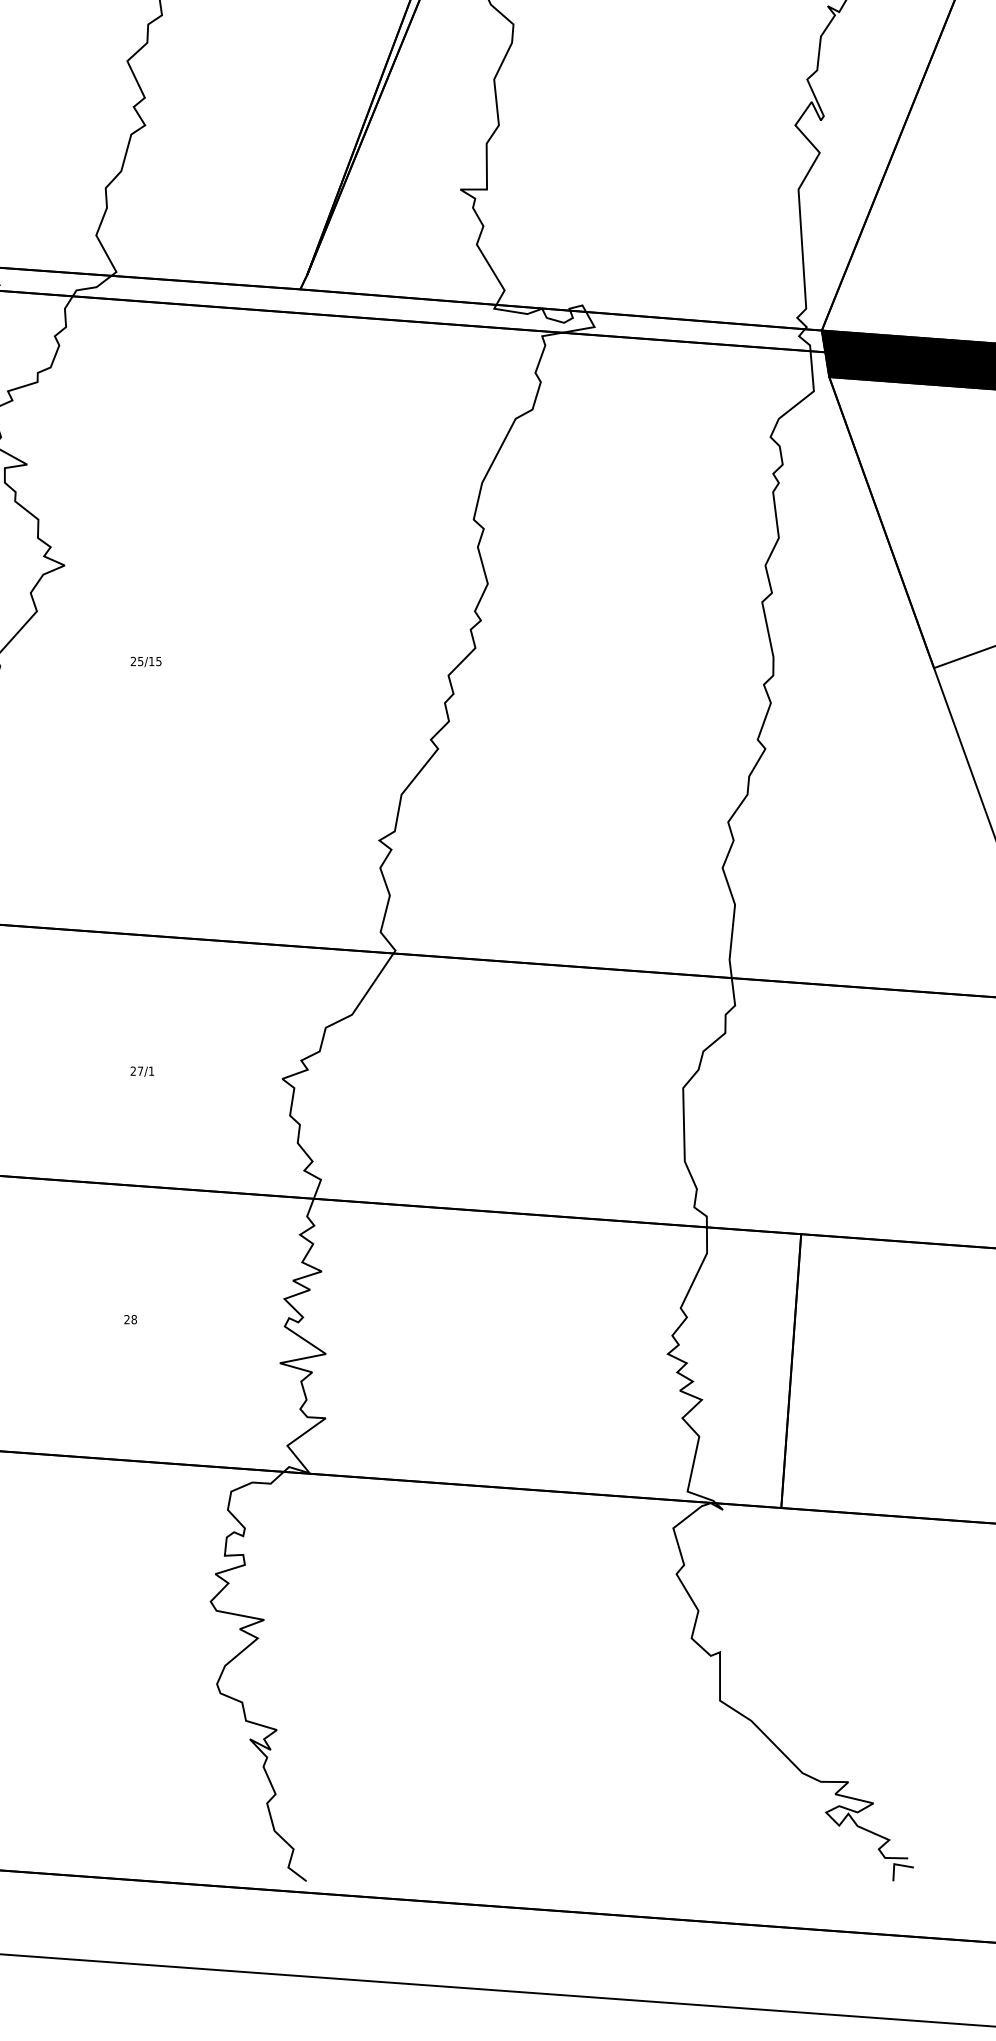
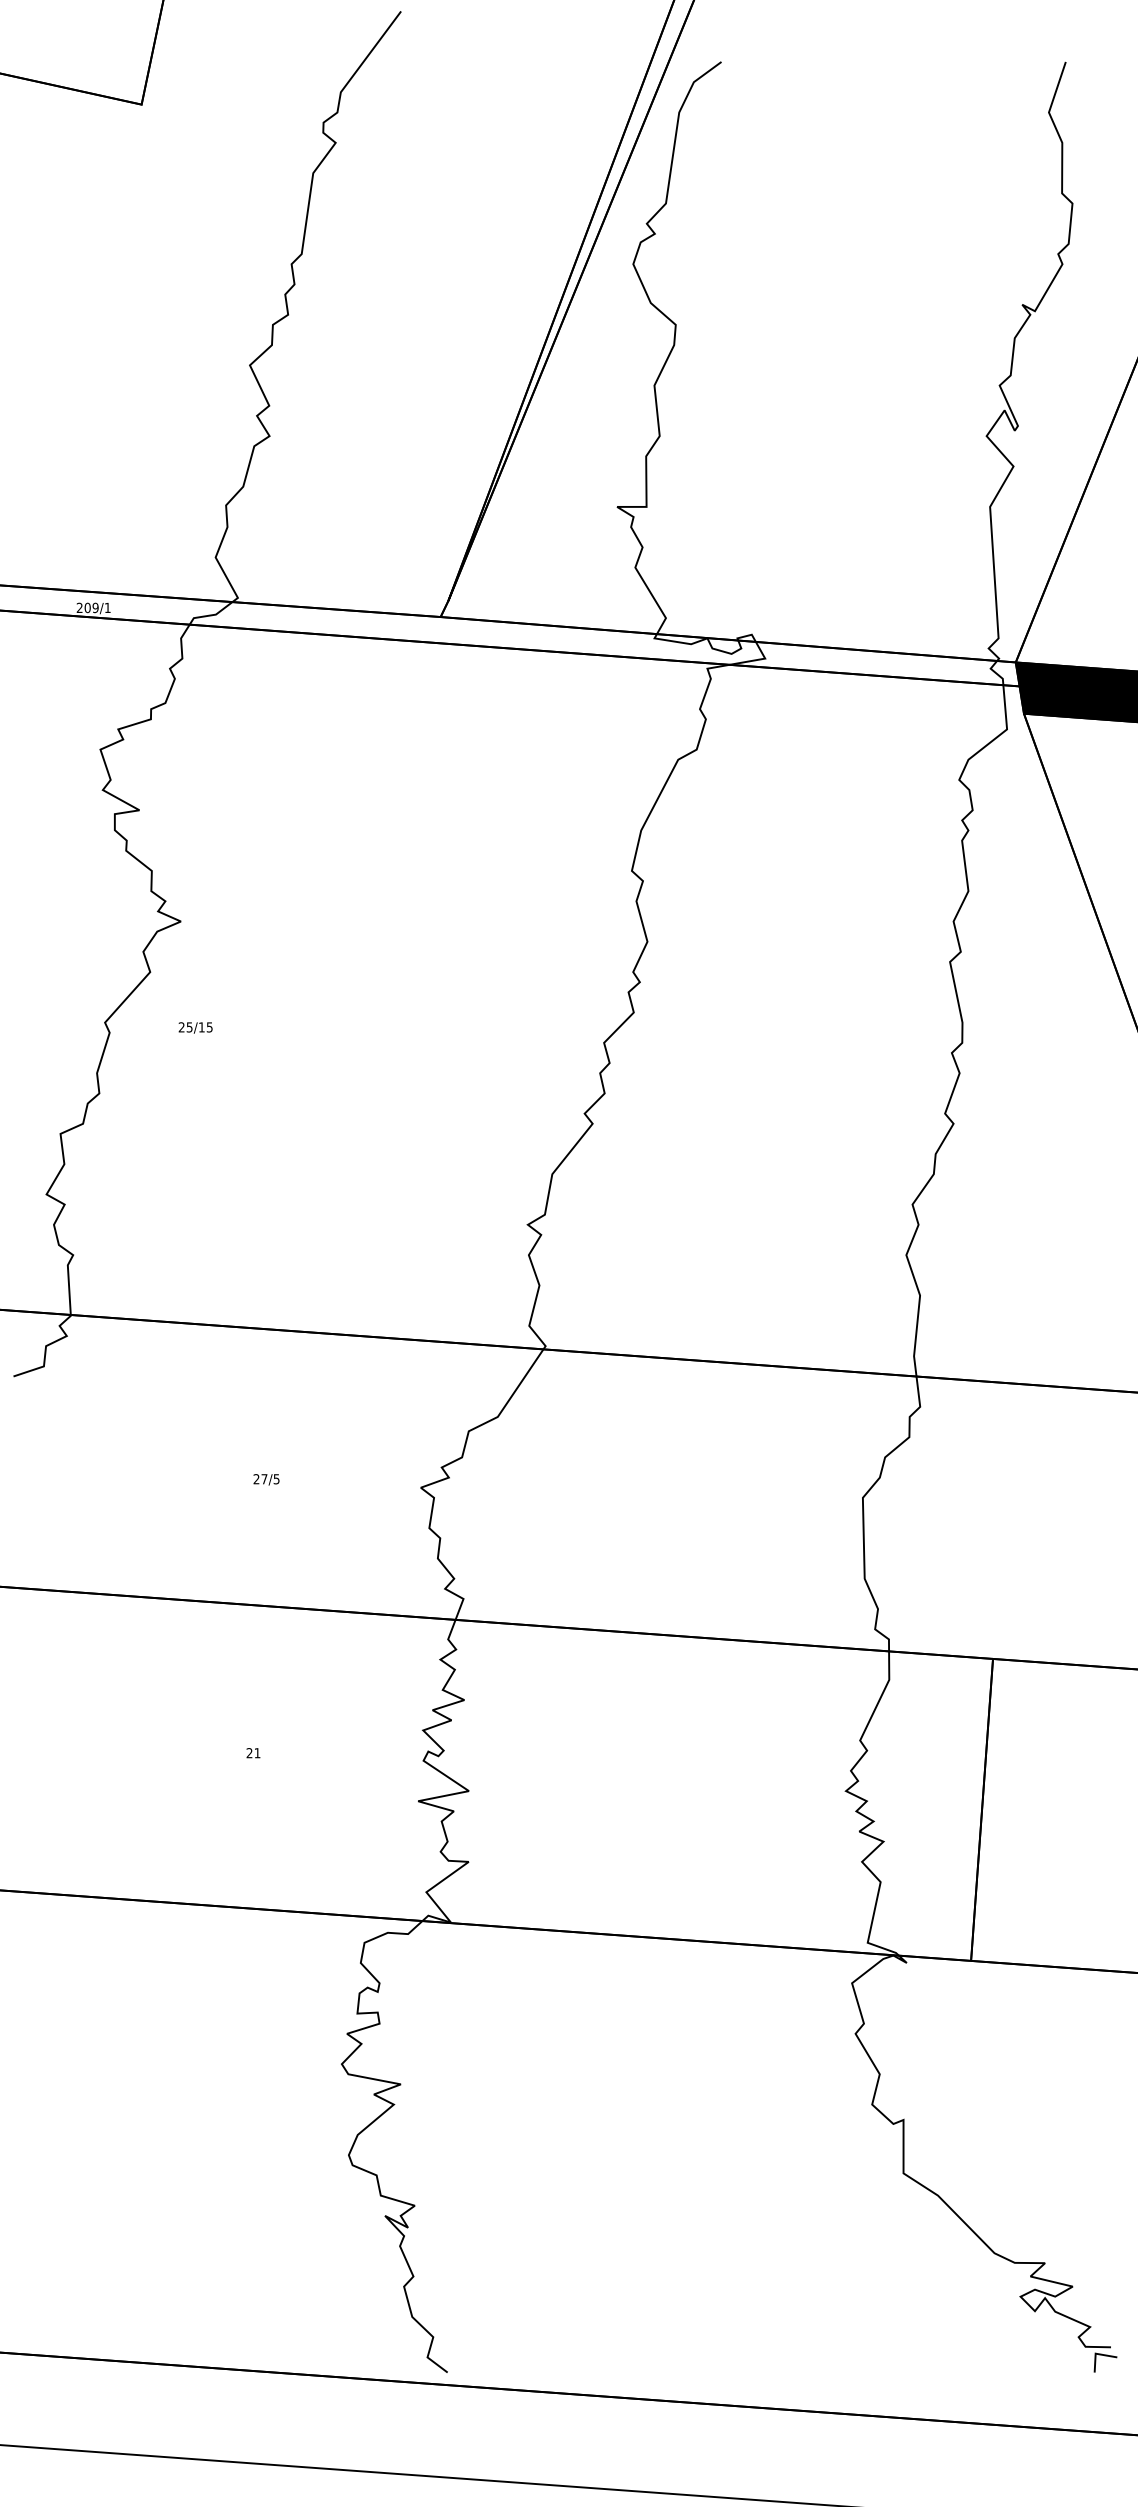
text: (146, 661) -> (195, 1027), moved
text: (151, 1071) -> (276, 1479), 27/1 -> 27/5
text: (134, 1319) -> (257, 1753), 28 -> 21

